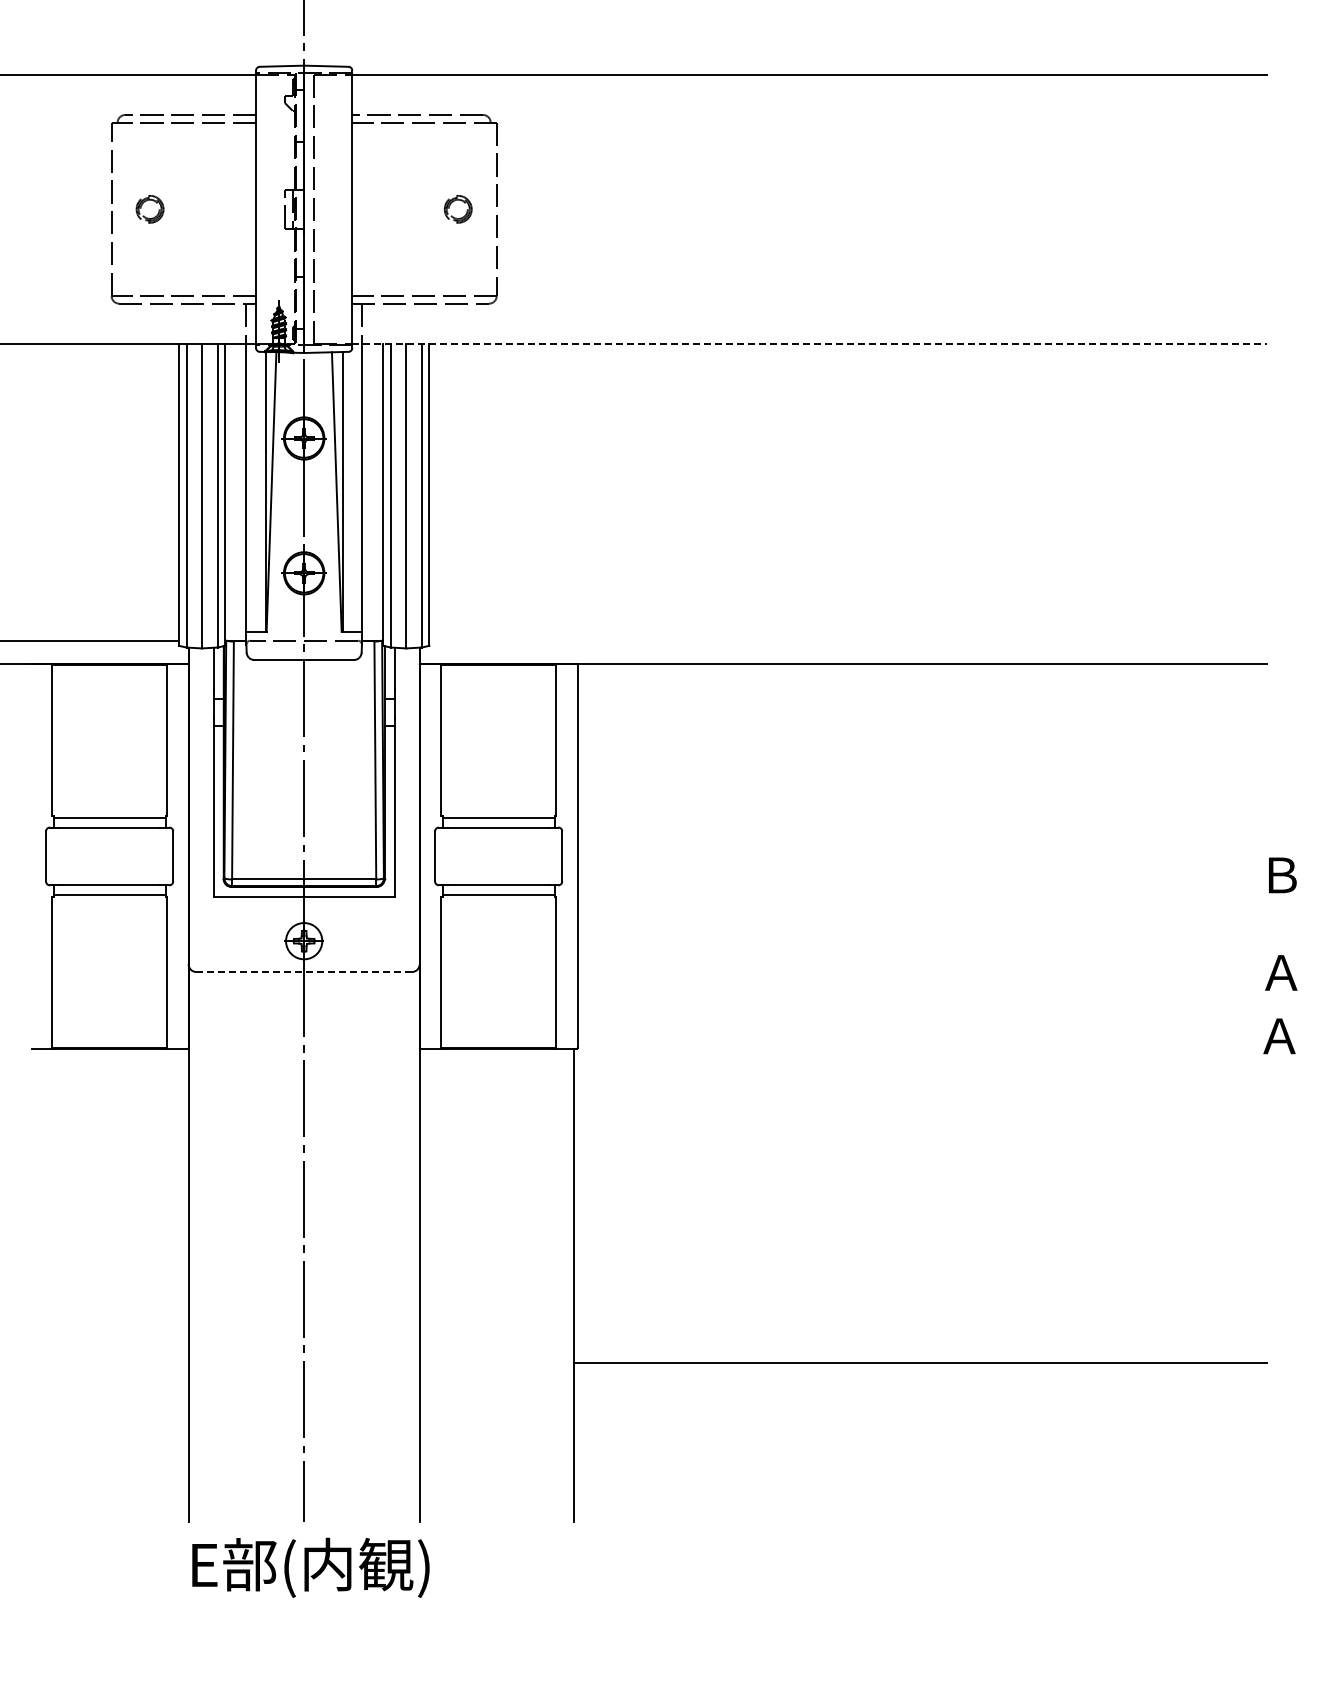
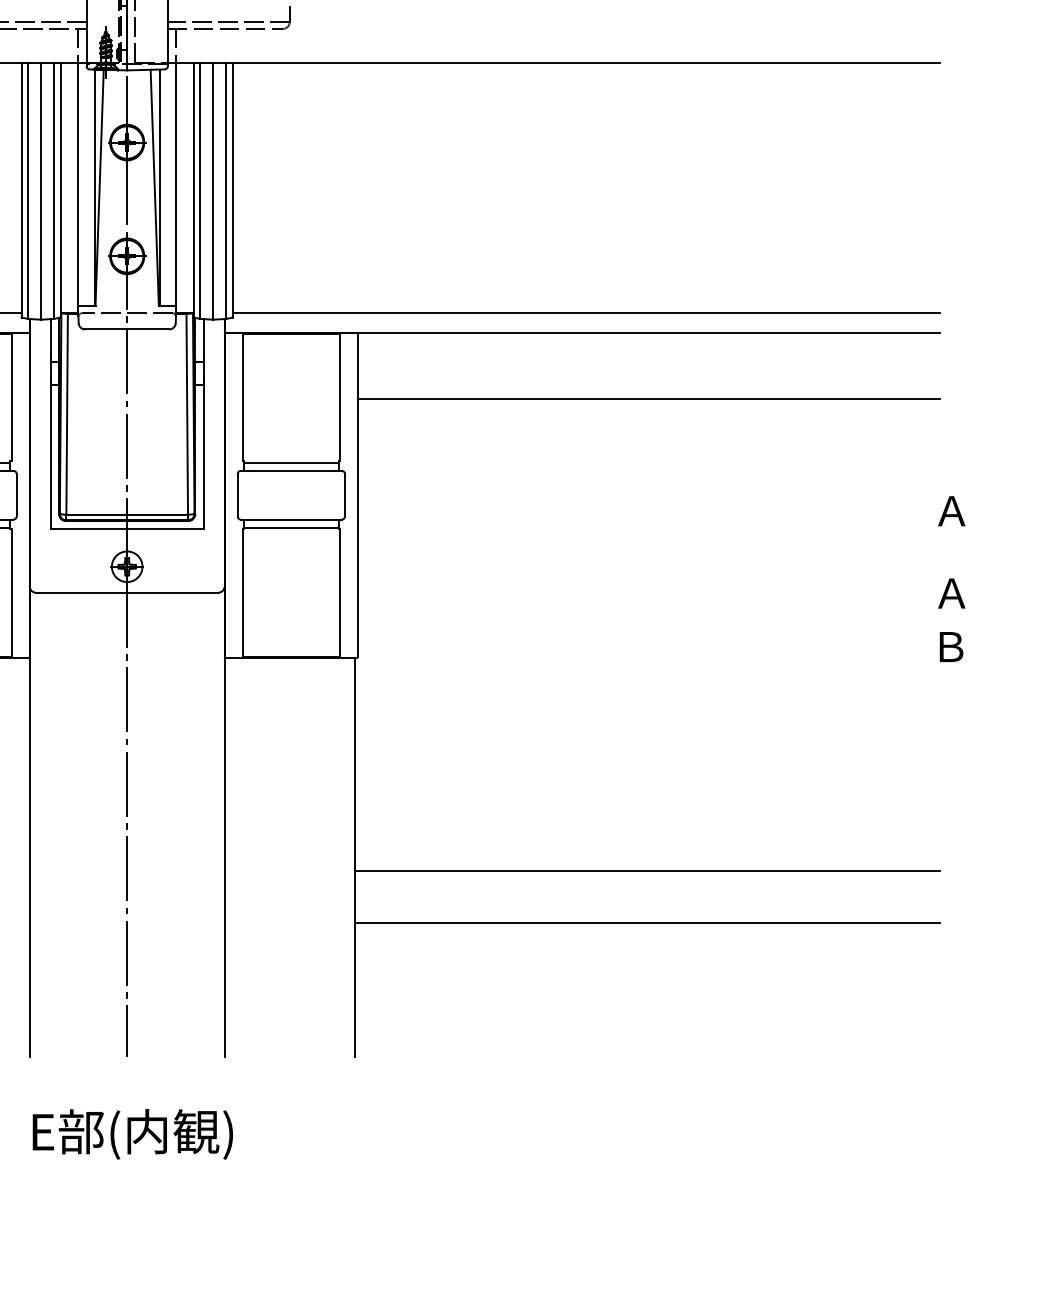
line: (810, 344) -> (554, 63), dashed -> solid
line: (848, 640) -> (586, 313), added
line: (922, 742) -> (649, 399), added
text: (1281, 875) -> (951, 511), Ｂ -> Ａ
line: (304, 972) -> (127, 593), dashed -> solid
text: (1279, 1036) -> (950, 647), Ａ -> Ｂ
line: (920, 1301) -> (647, 870), added
text: (310, 1567) -> (132, 1134), moved

